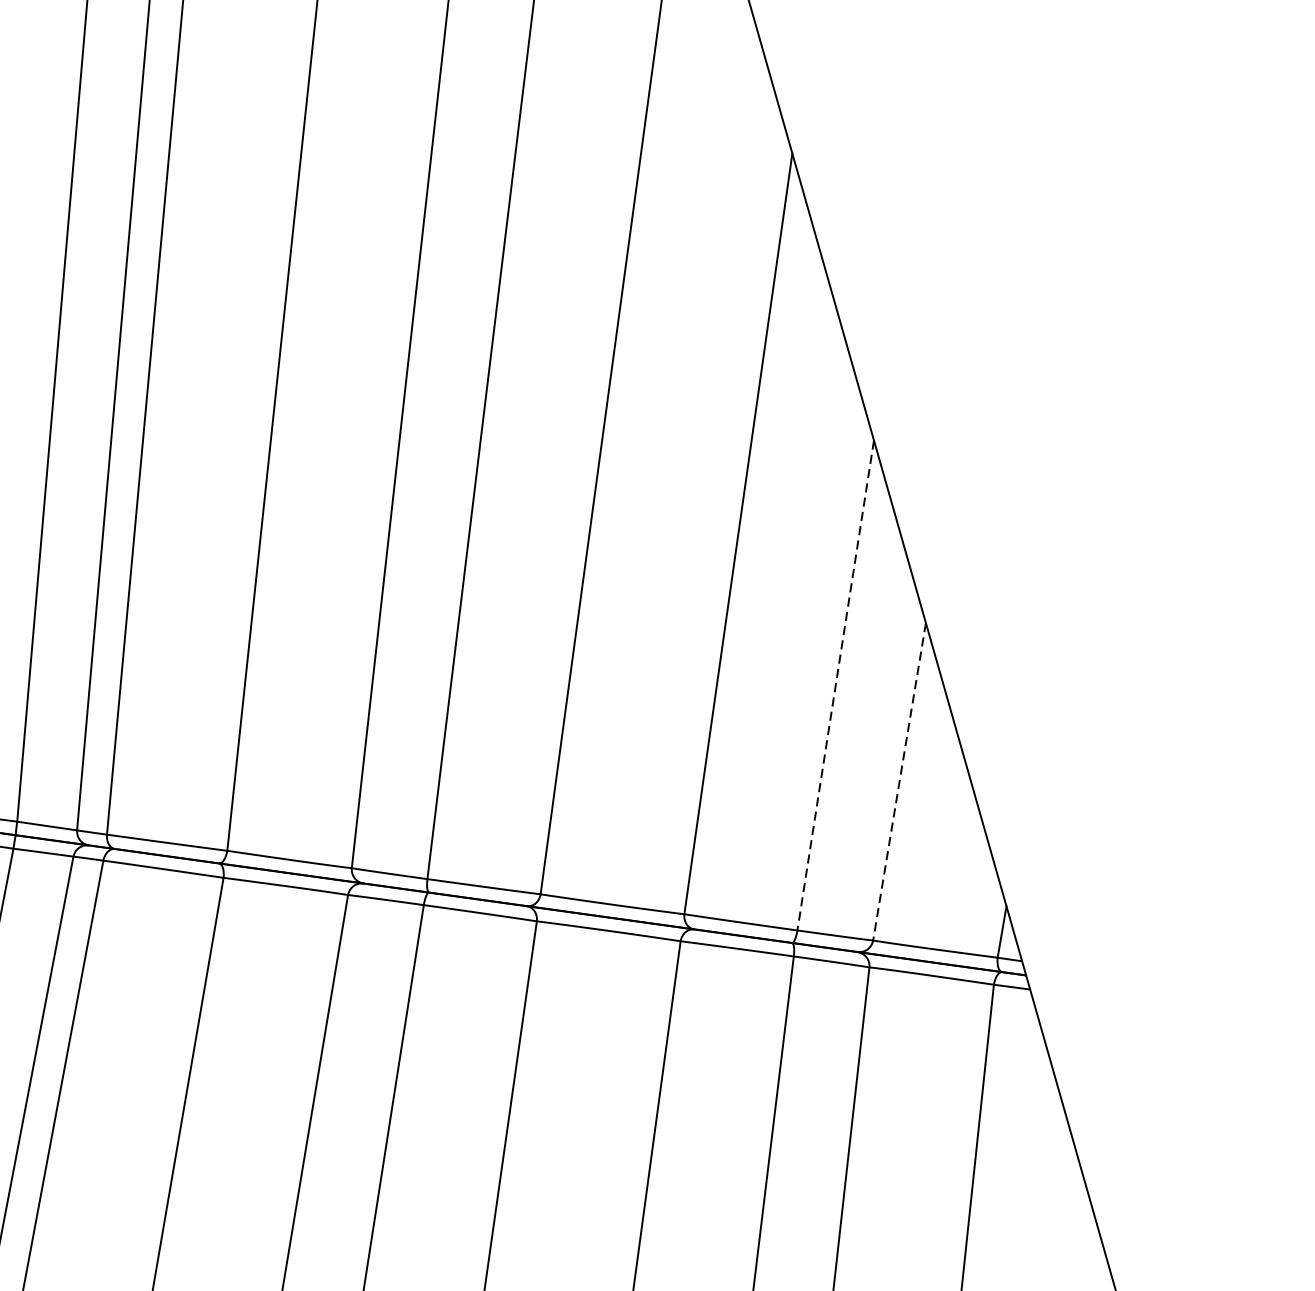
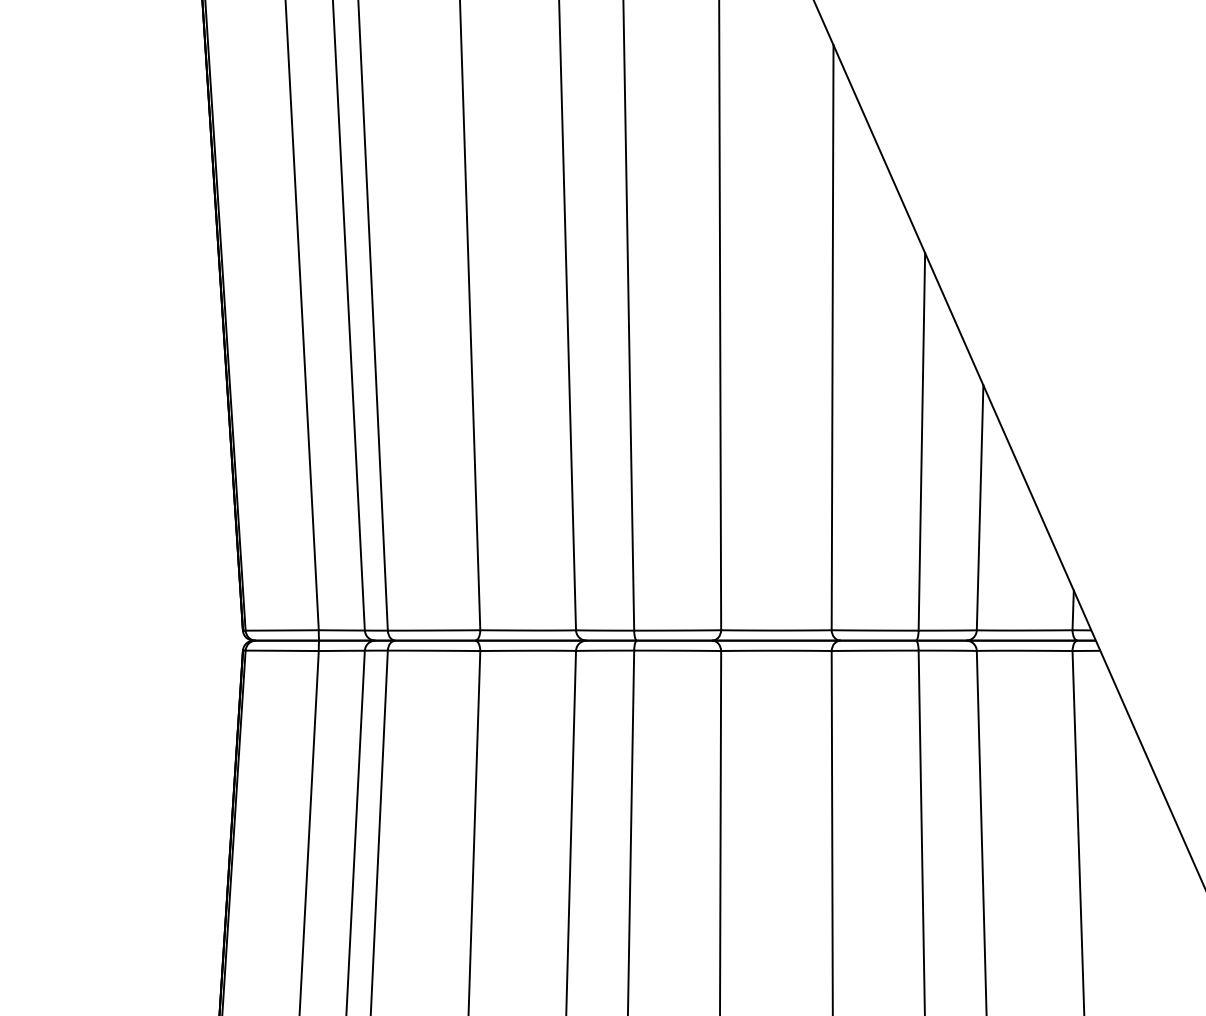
line: (835, 684) -> (921, 441), dashed -> solid
line: (899, 782) -> (980, 508), dashed -> solid

